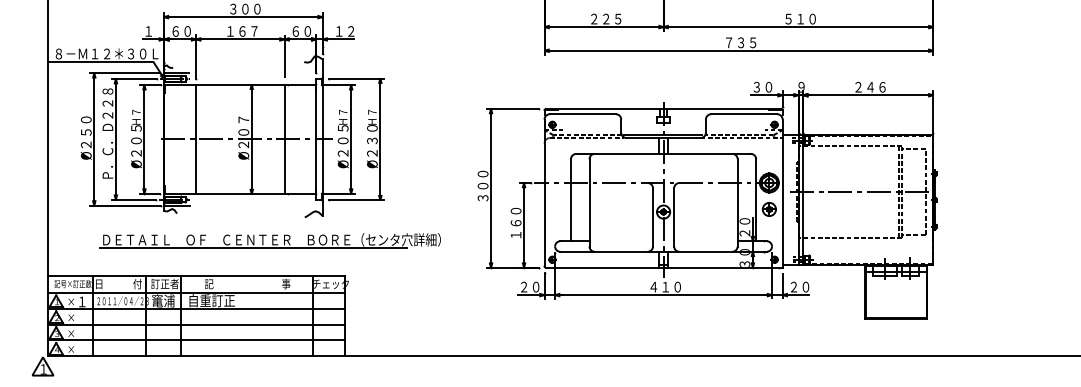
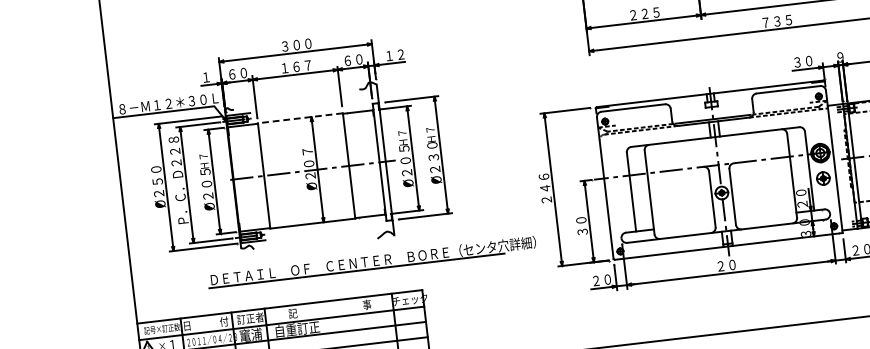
line: (239, 84) -> (299, 118), solid -> dashed
text: (482, 185) -> (544, 187), ３００ -> ２４６
text: (515, 222) -> (580, 219), １６０ -> ３０
part: (269, 240) -> (371, 261), moved
text: (665, 286) -> (732, 264), ４１０ -> ２０

